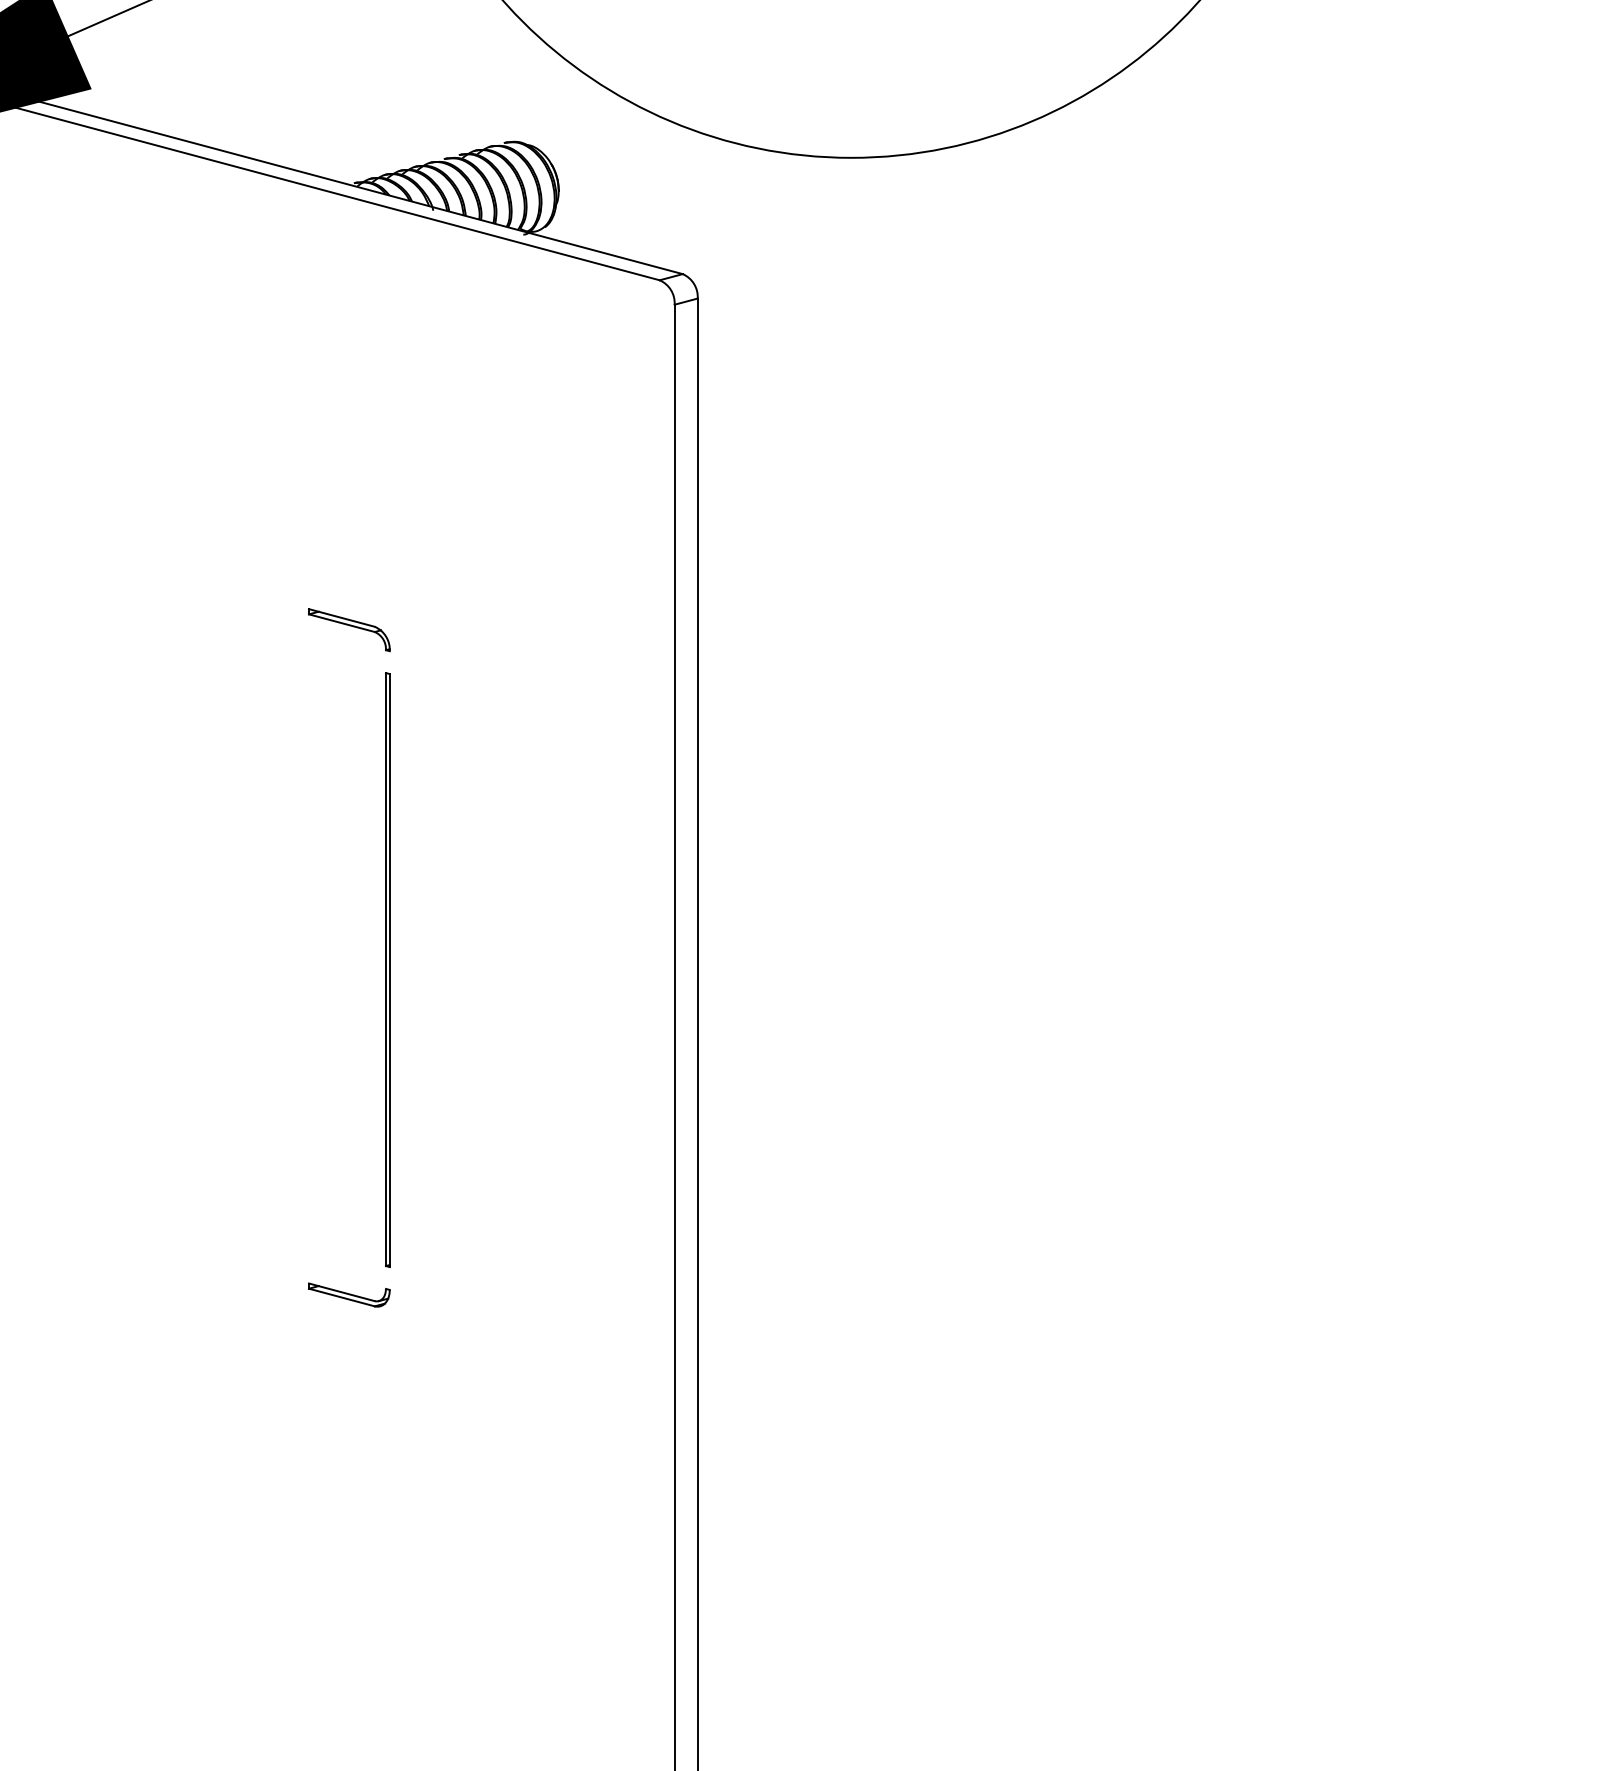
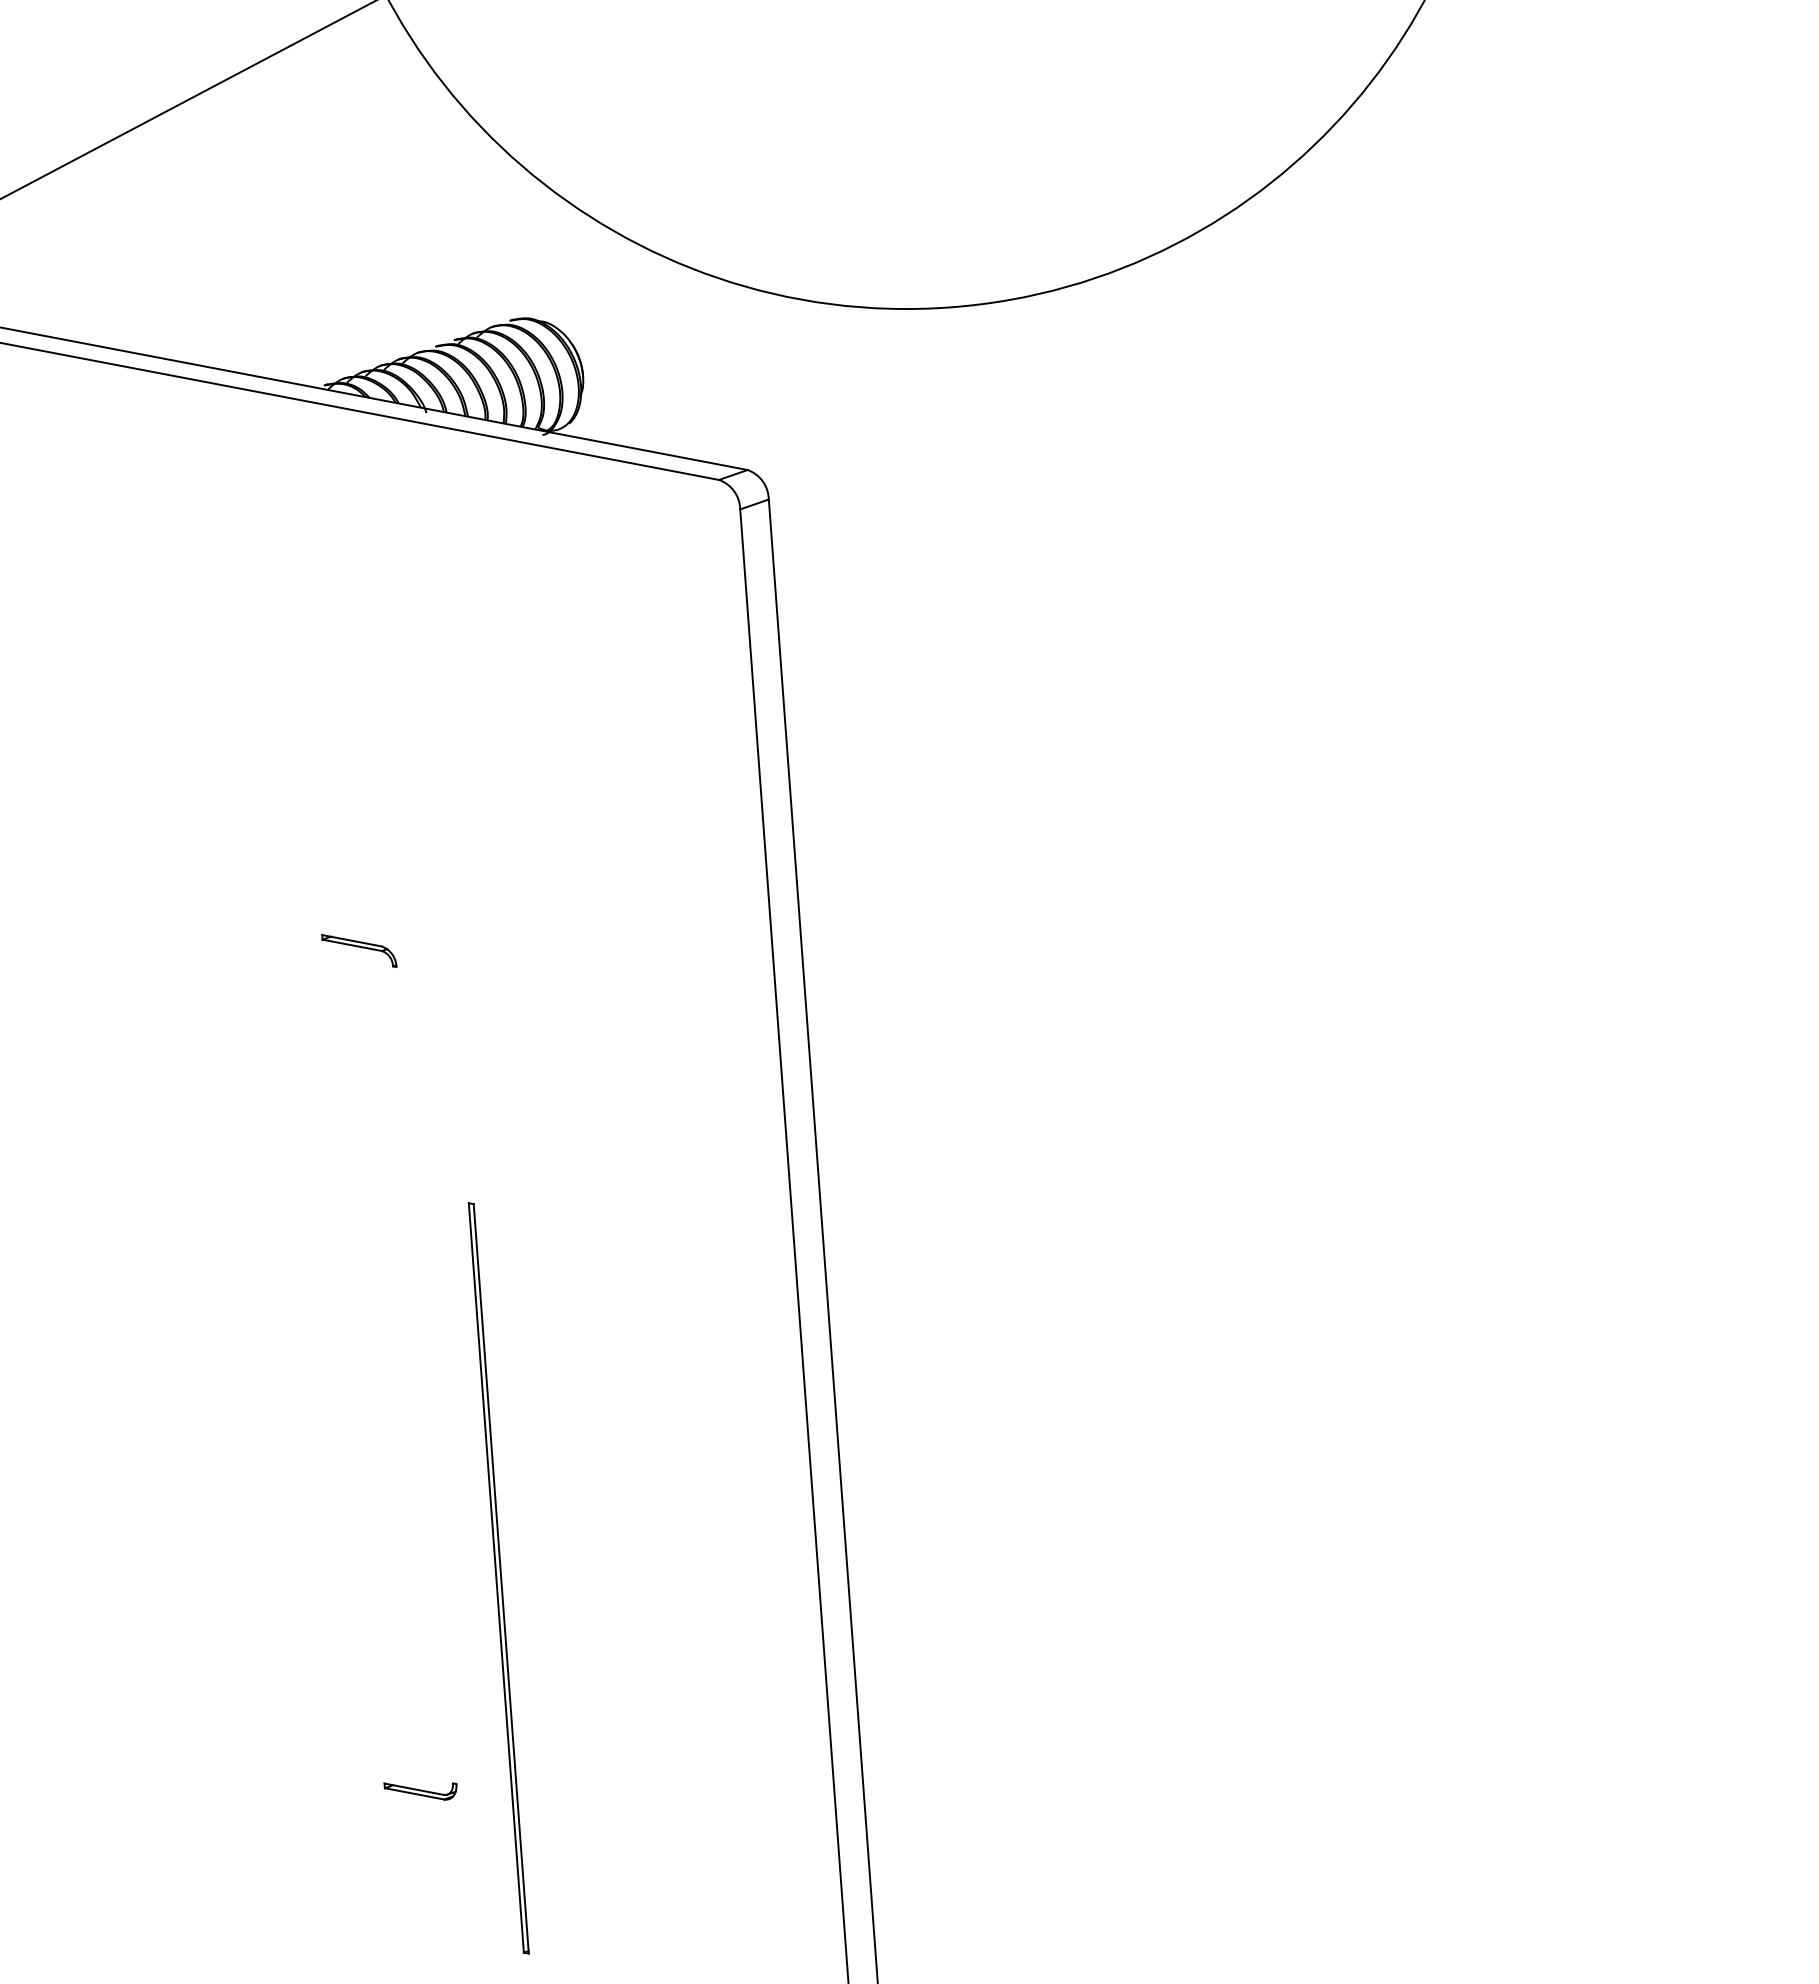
part: (349, 630) -> (359, 951), size x0.7
part: (387, 969) -> (498, 1577), moved
part: (349, 1294) -> (421, 1790), size x0.7

